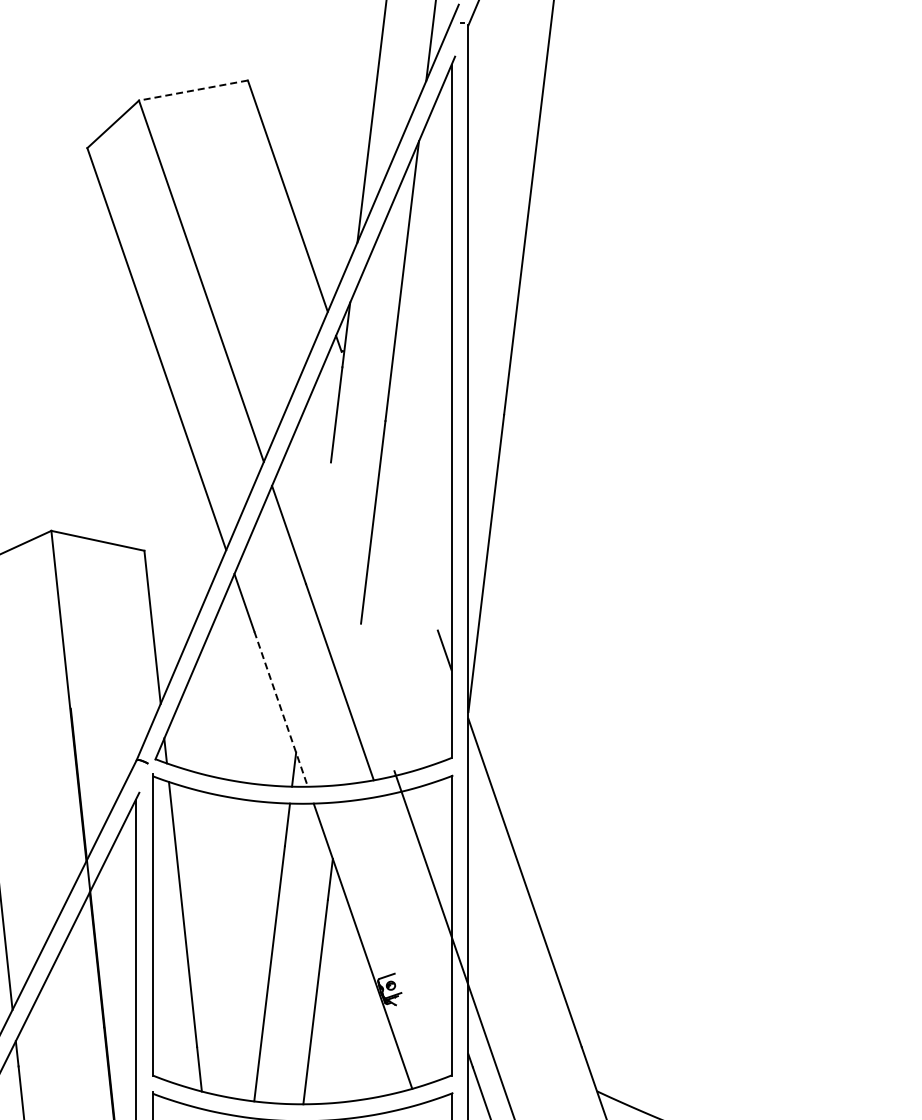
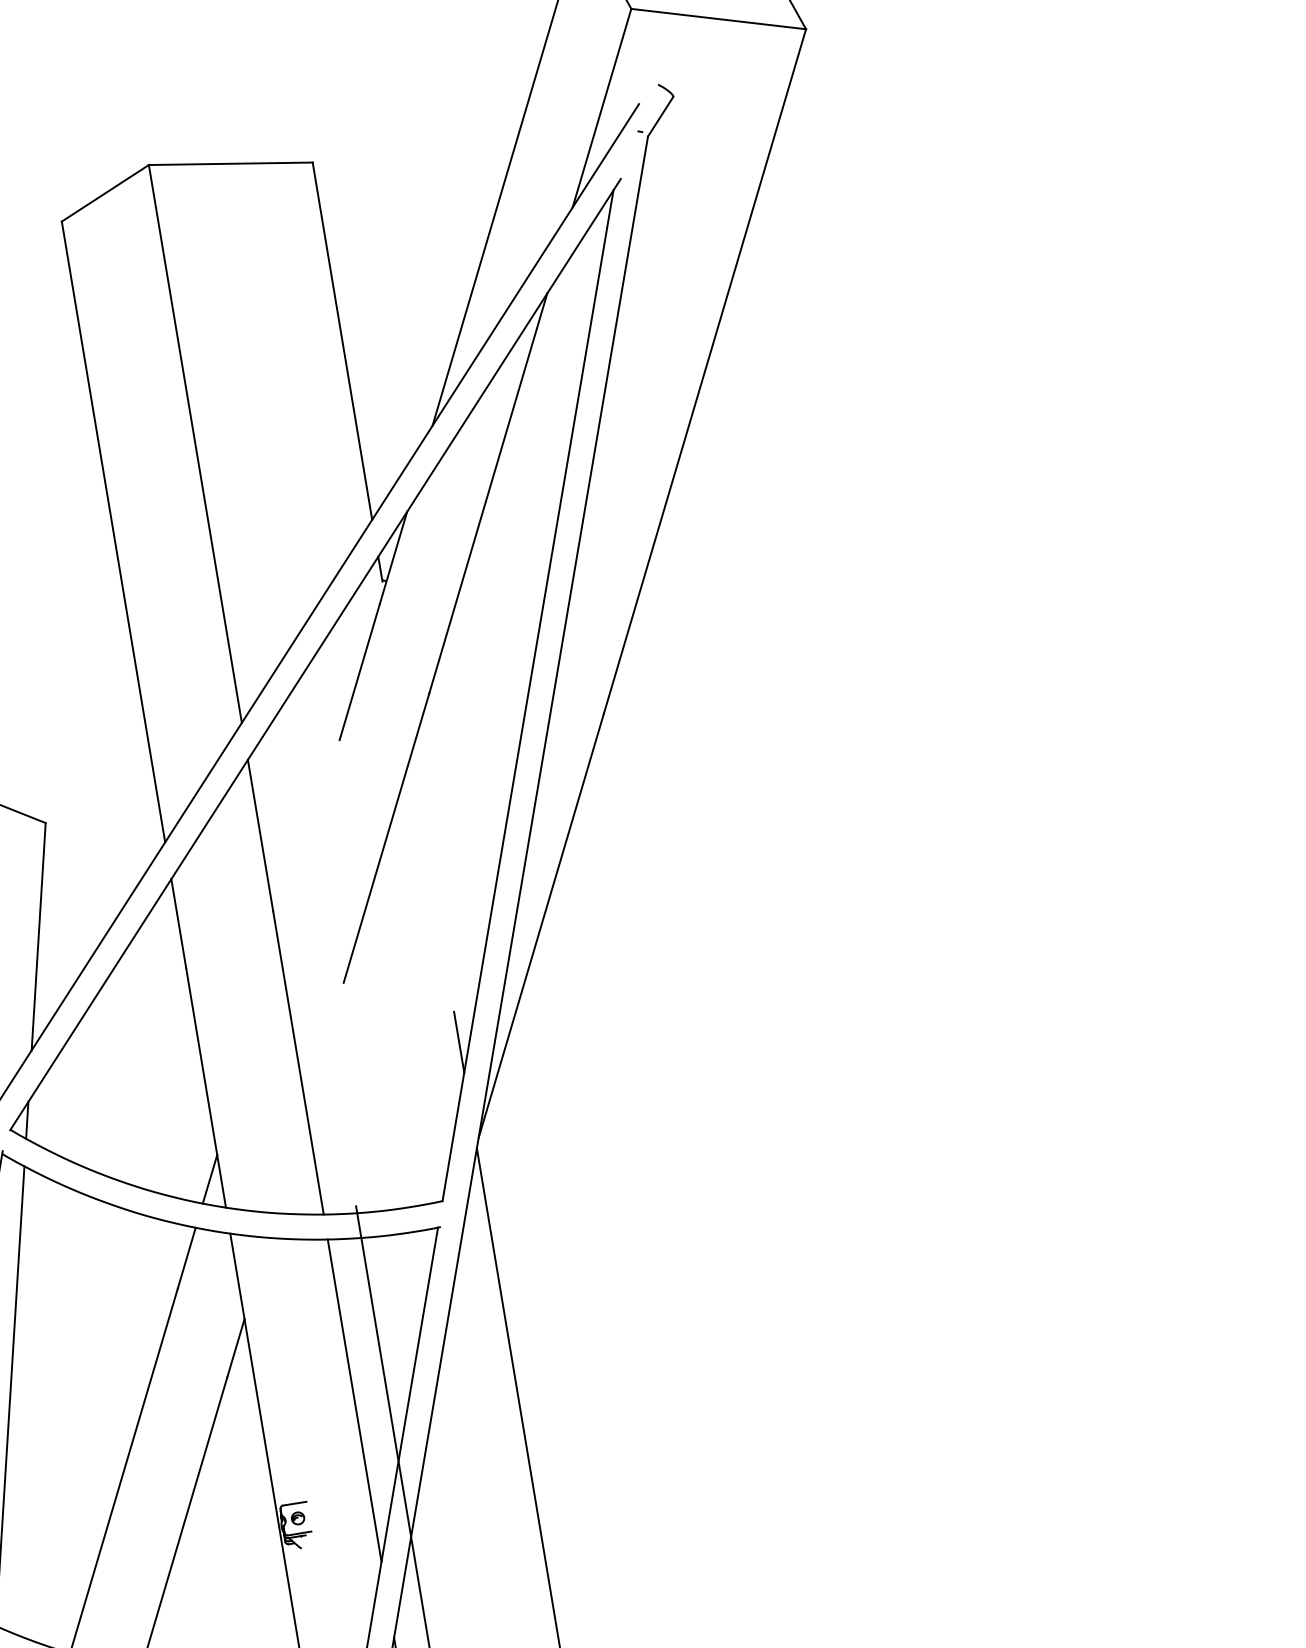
line: (192, 90) -> (229, 163), dashed -> solid
line: (281, 709) -> (206, 1088), dashed -> solid
line: (415, 900) -> (354, 1400), added

